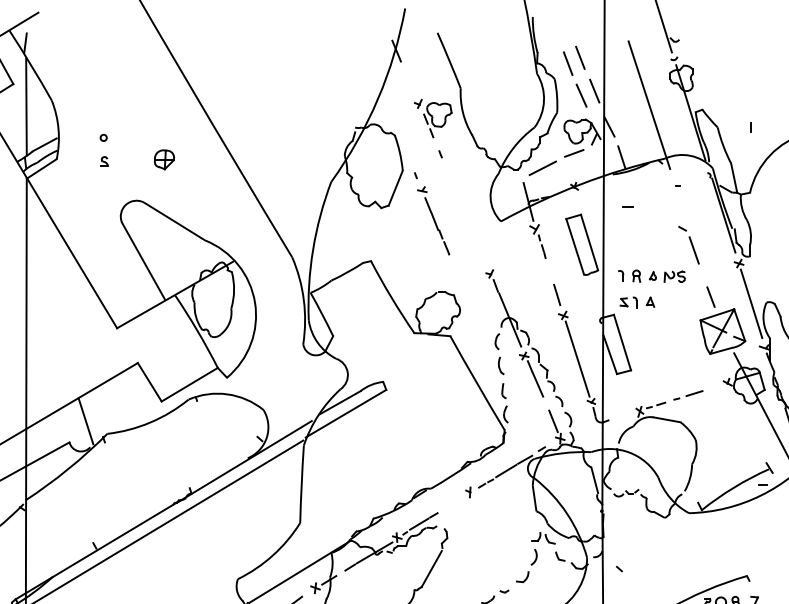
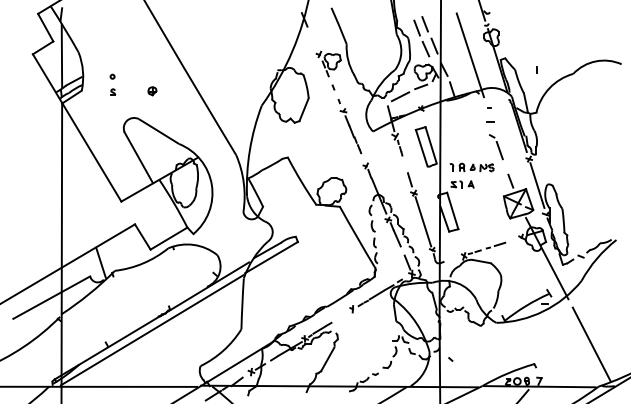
part: (164, 160) -> (152, 91), size x0.62
line: (628, 206) -> (490, 121), moved
part: (431, 213) -> (349, 126), moved

